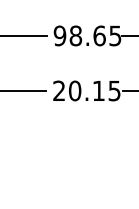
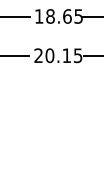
text: (59, 35) -> (38, 16), 98.65 -> 18.65

